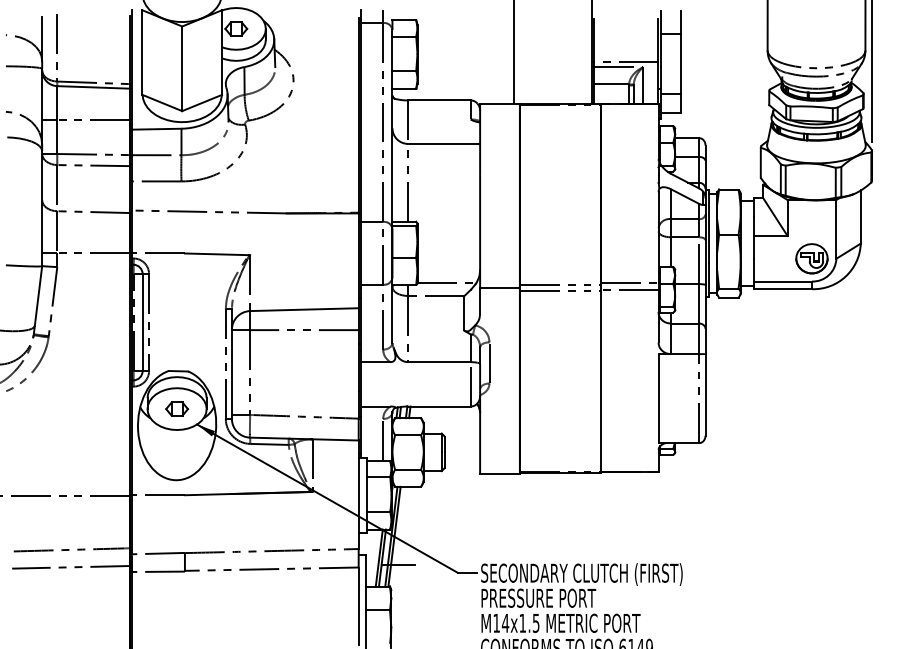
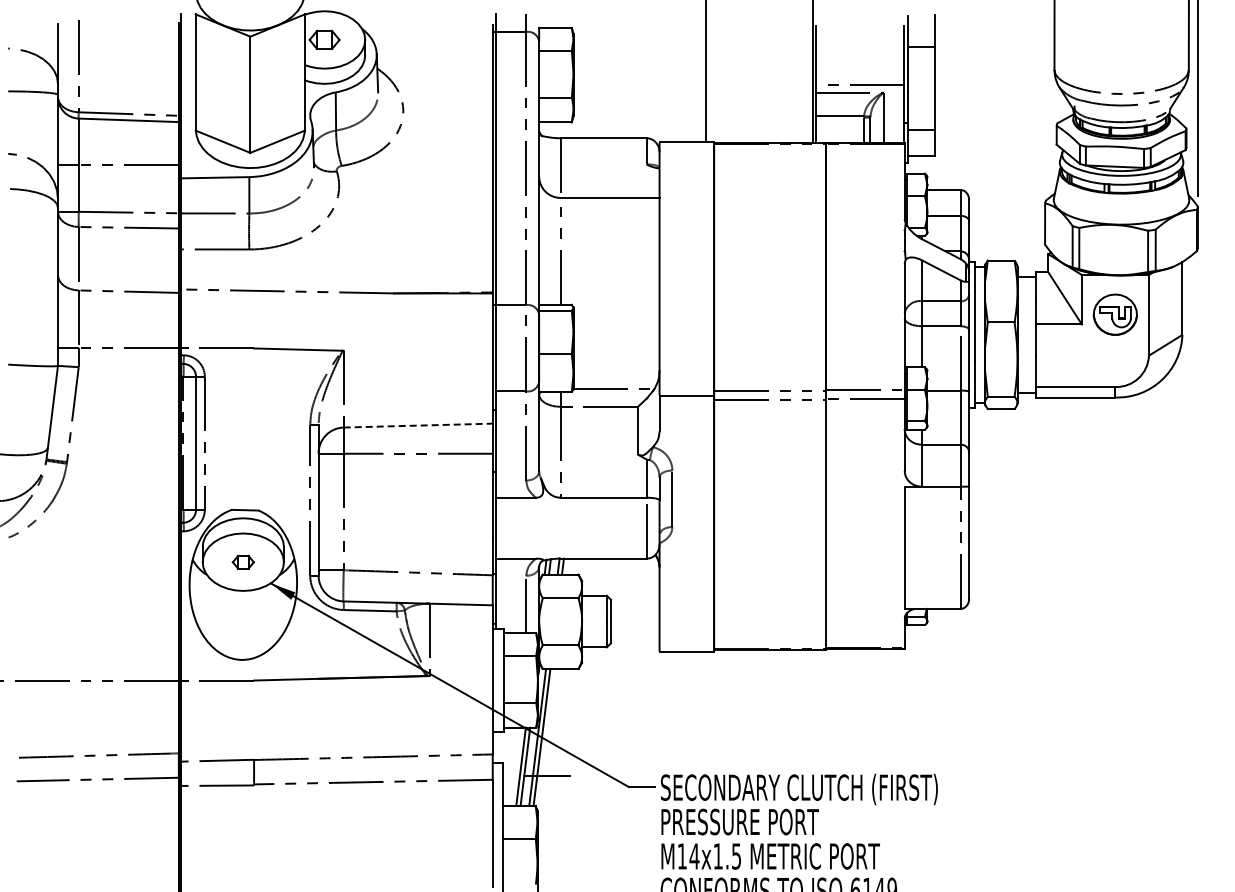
part: (811, 258) -> (1114, 314), moved
line: (304, 309) -> (418, 425), solid -> dashed
part: (177, 409) -> (243, 562), size x0.7

